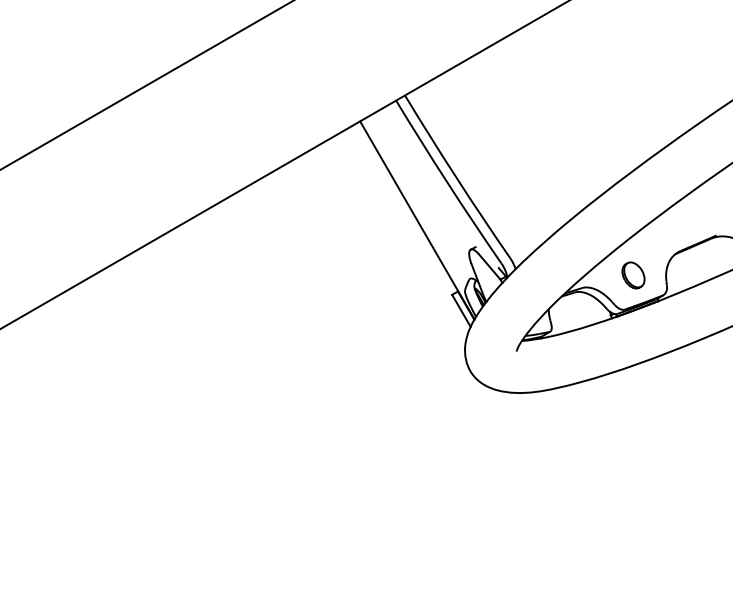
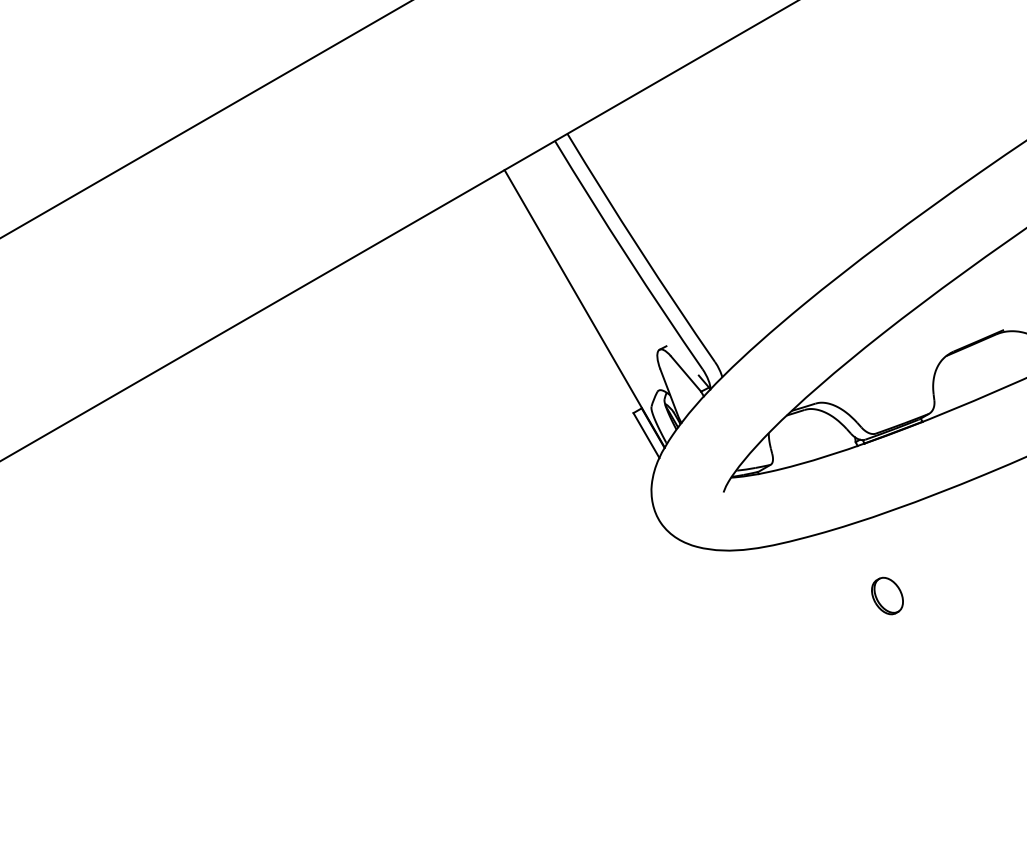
part: (633, 275) -> (887, 596), moved

